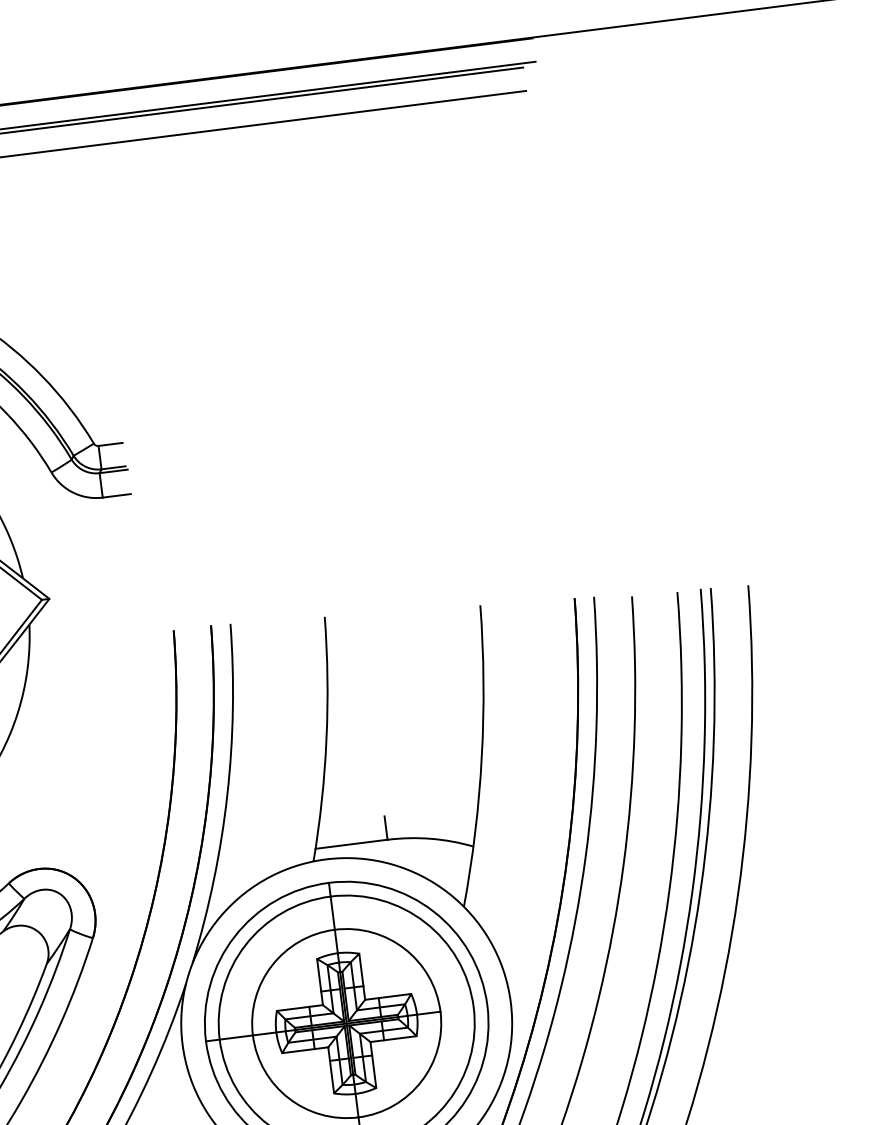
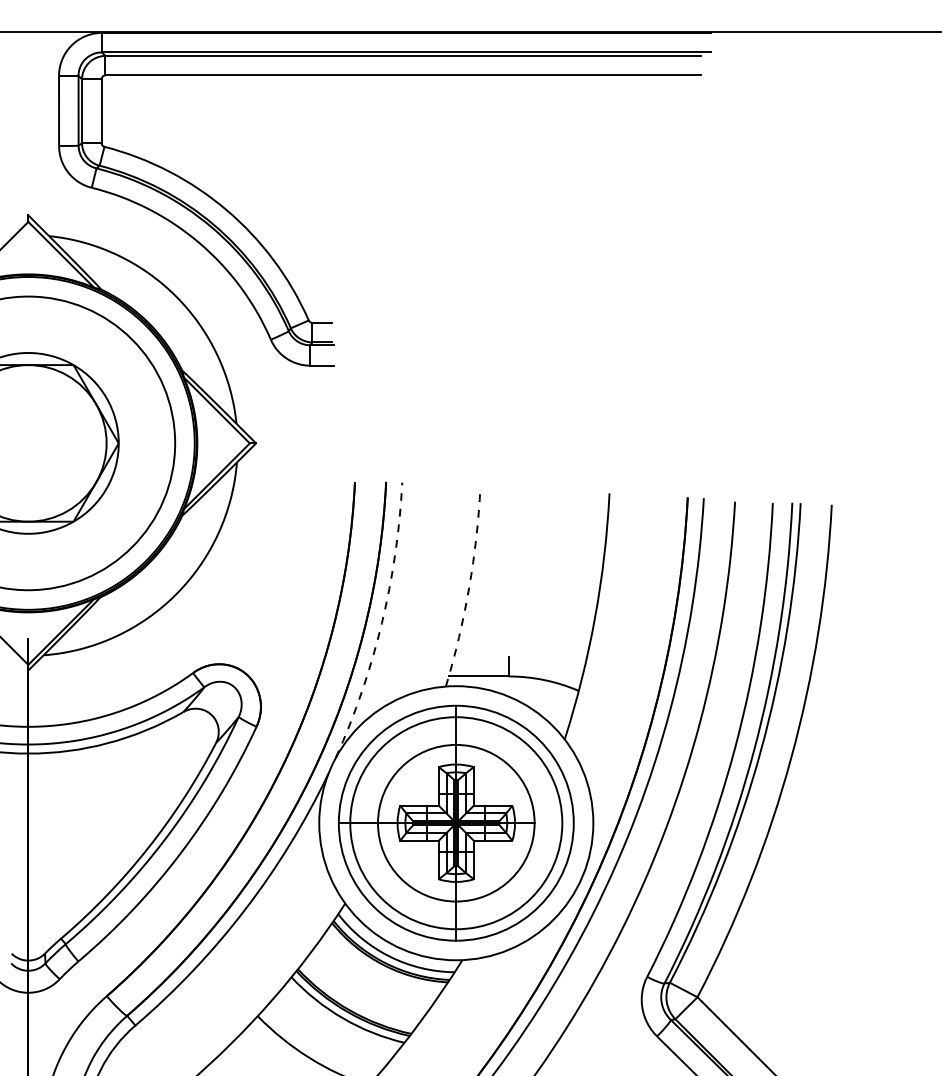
arc: (326, 739) -> (469, 587), solid -> dashed
arc: (226, 795) -> (381, 623), solid -> dashed

